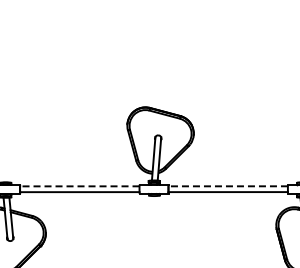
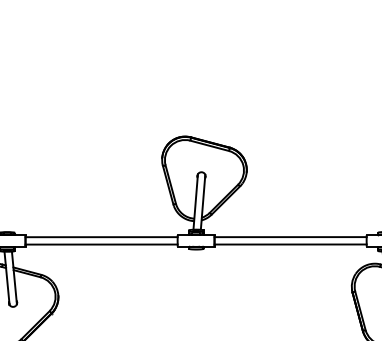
line: (79, 186) -> (101, 237), dashed -> solid
line: (228, 186) -> (290, 237), dashed -> solid

